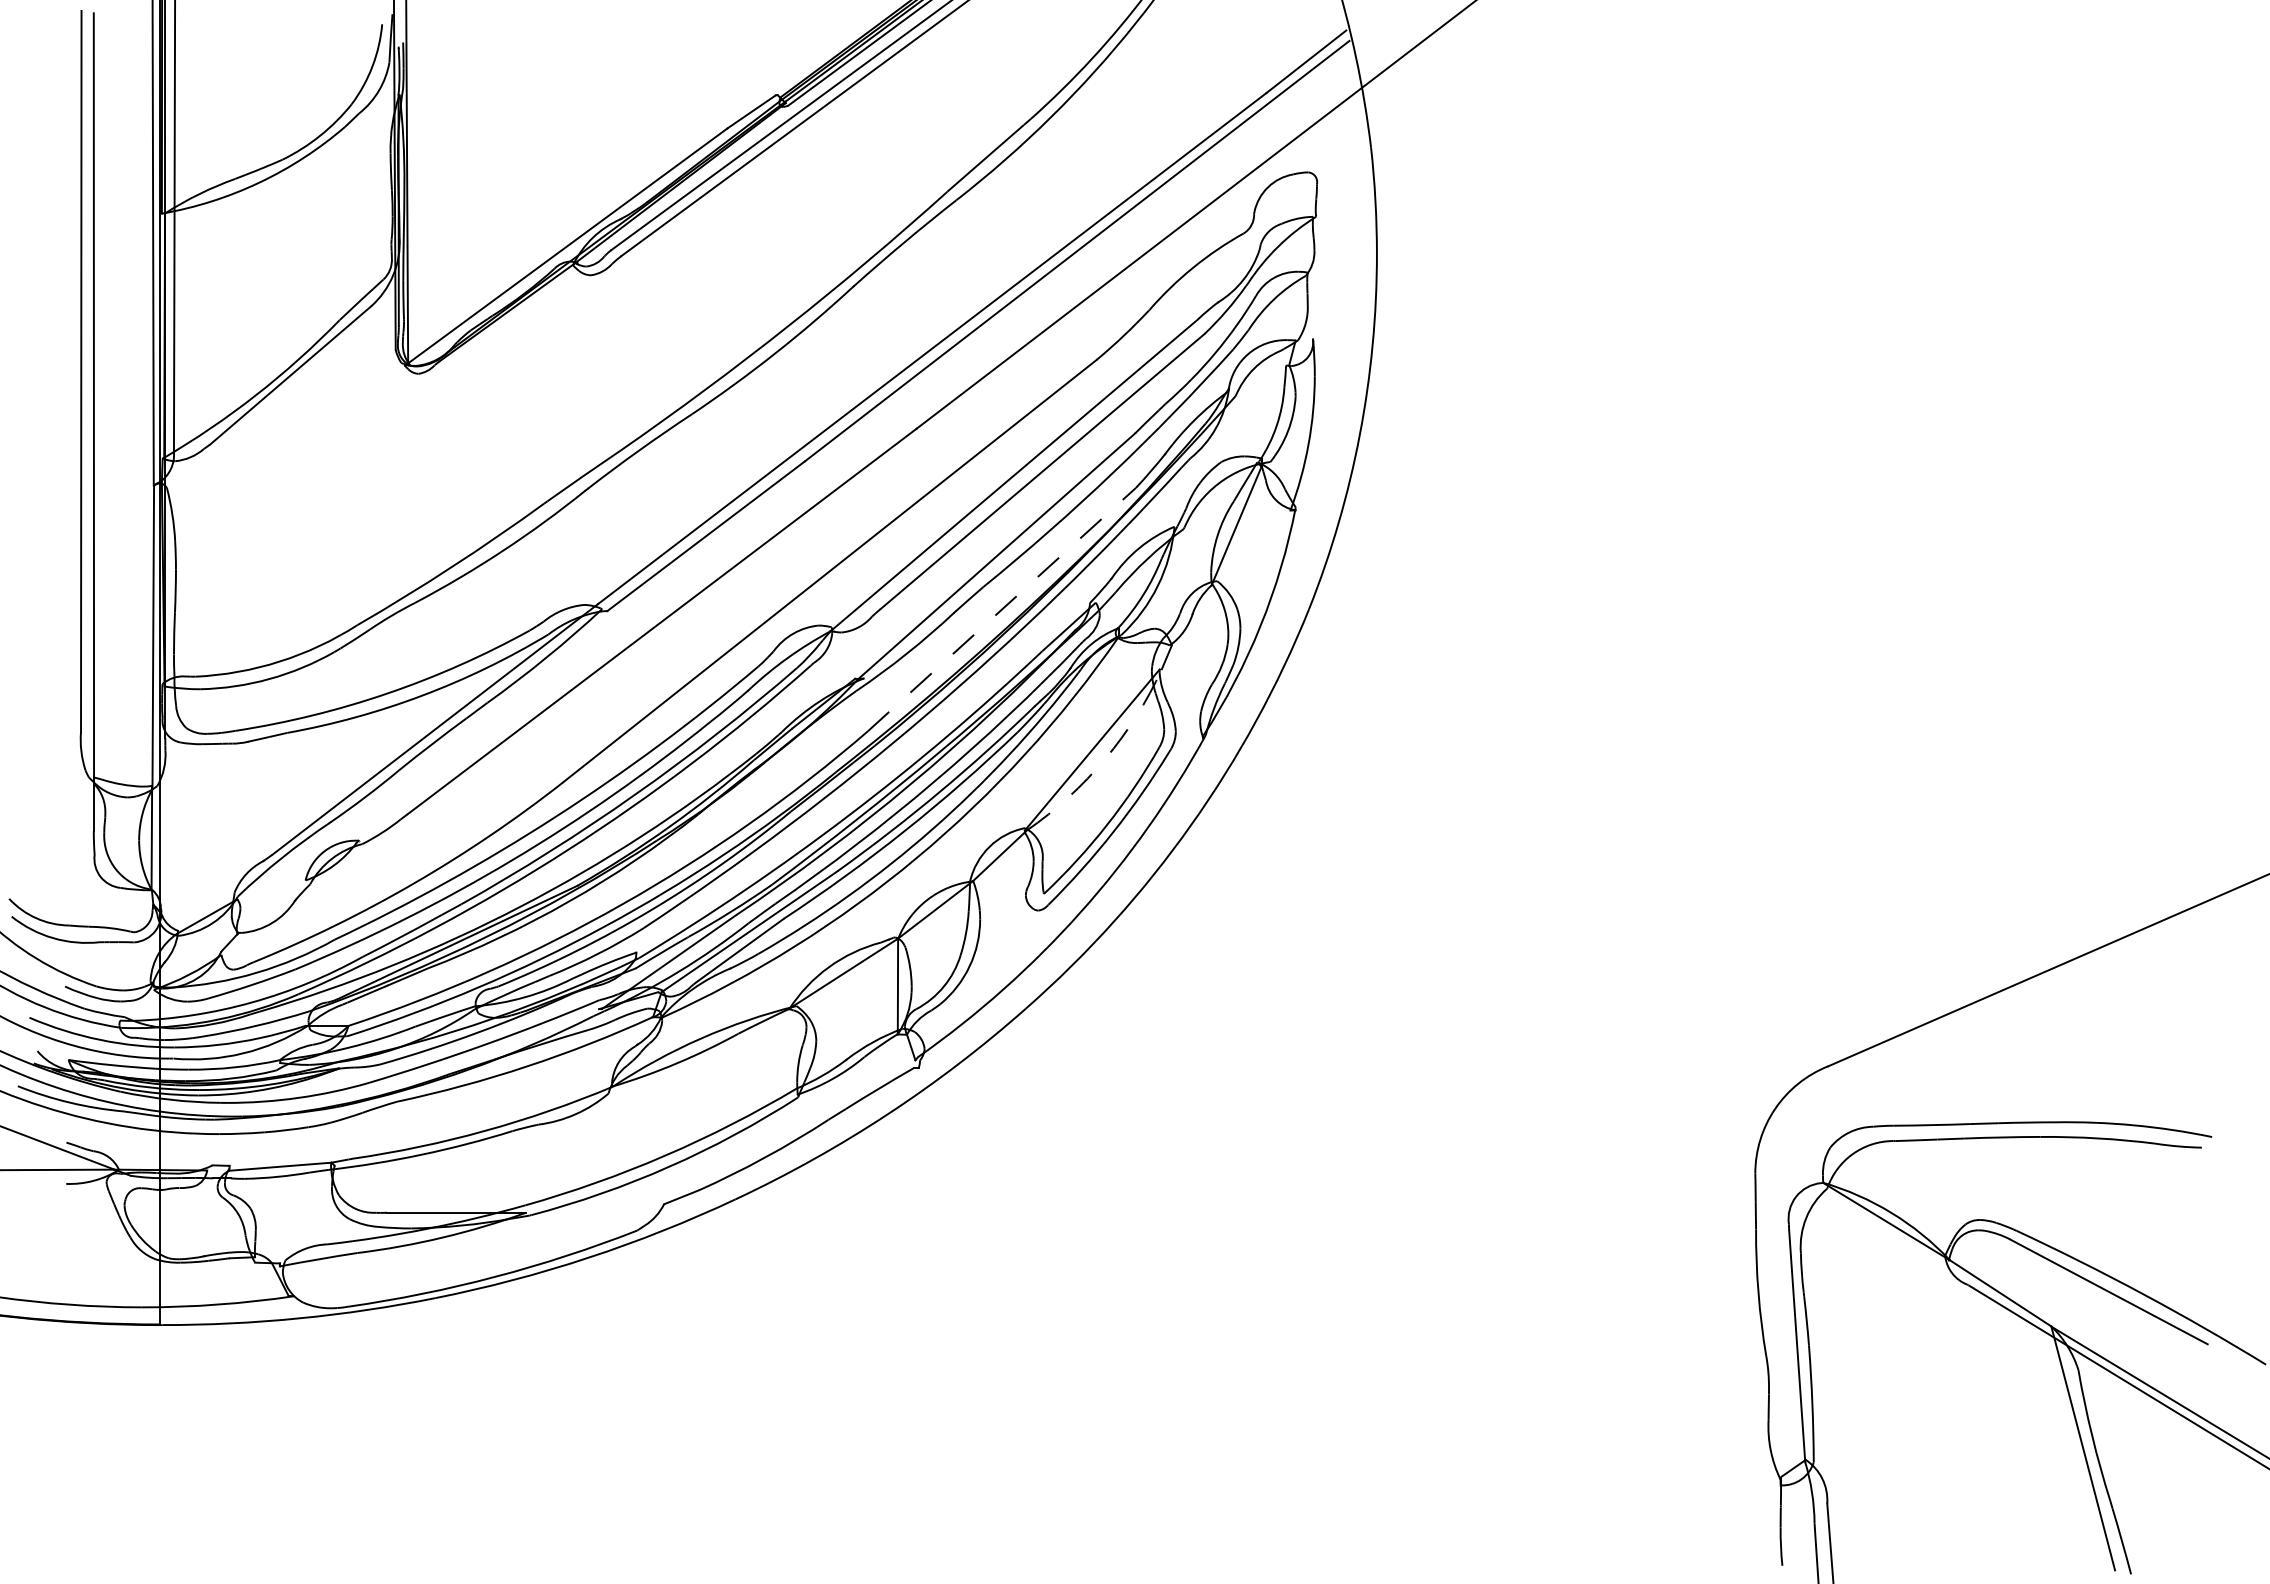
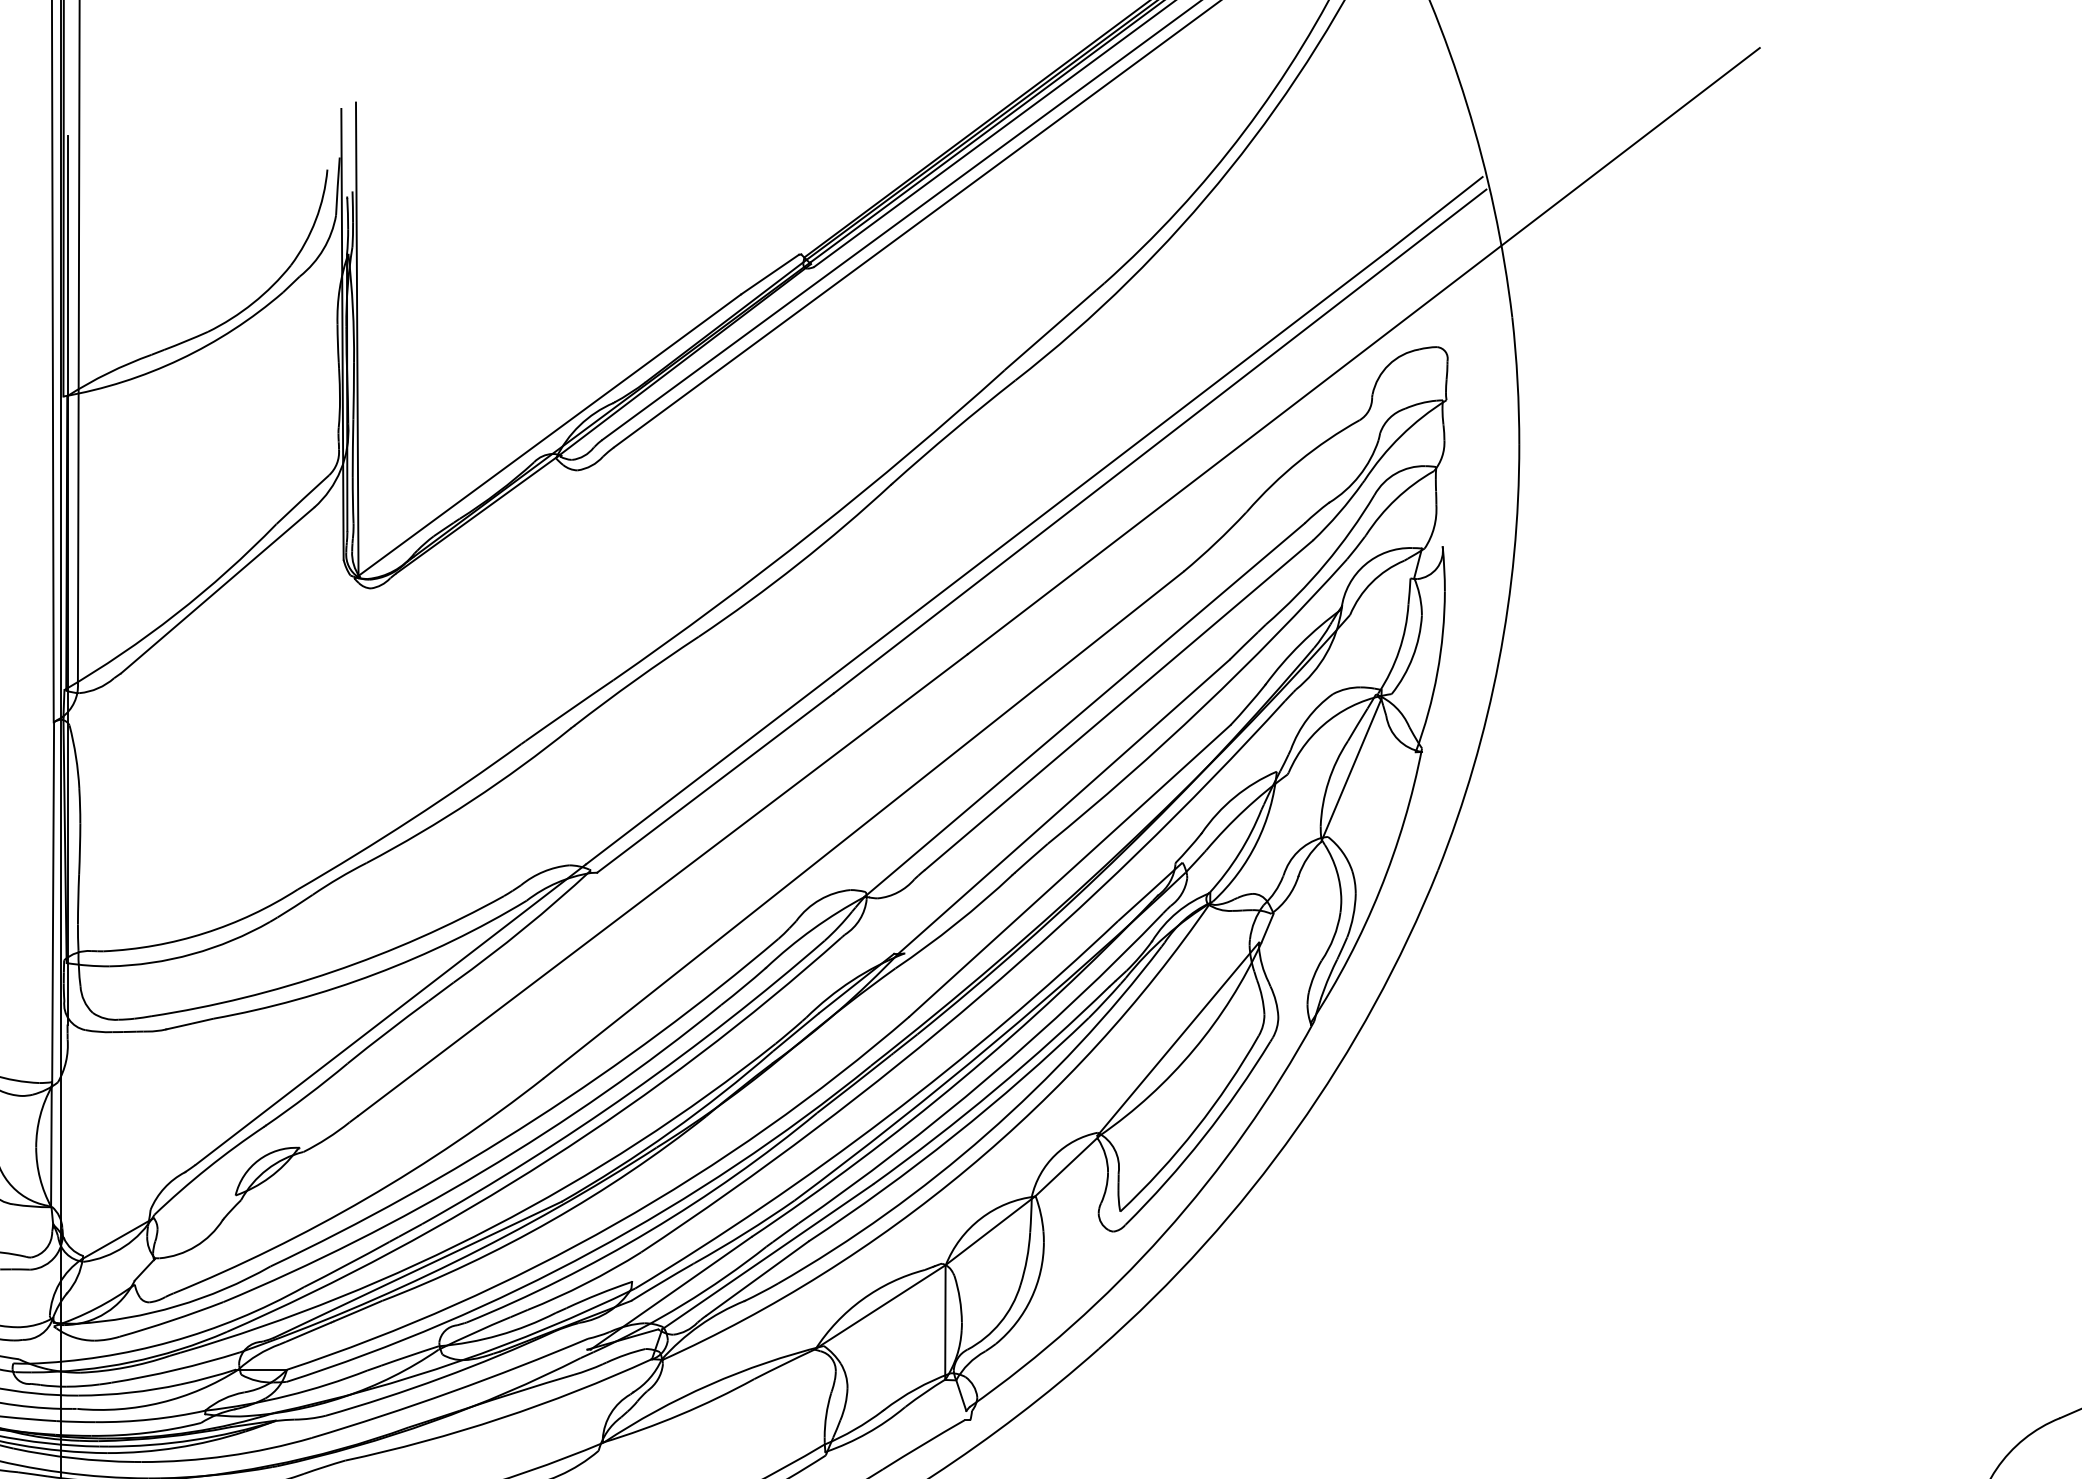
line: (1001, 609) -> (1069, 870), dashed -> solid
arc: (1105, 758) -> (1194, 1049), dashed -> solid

